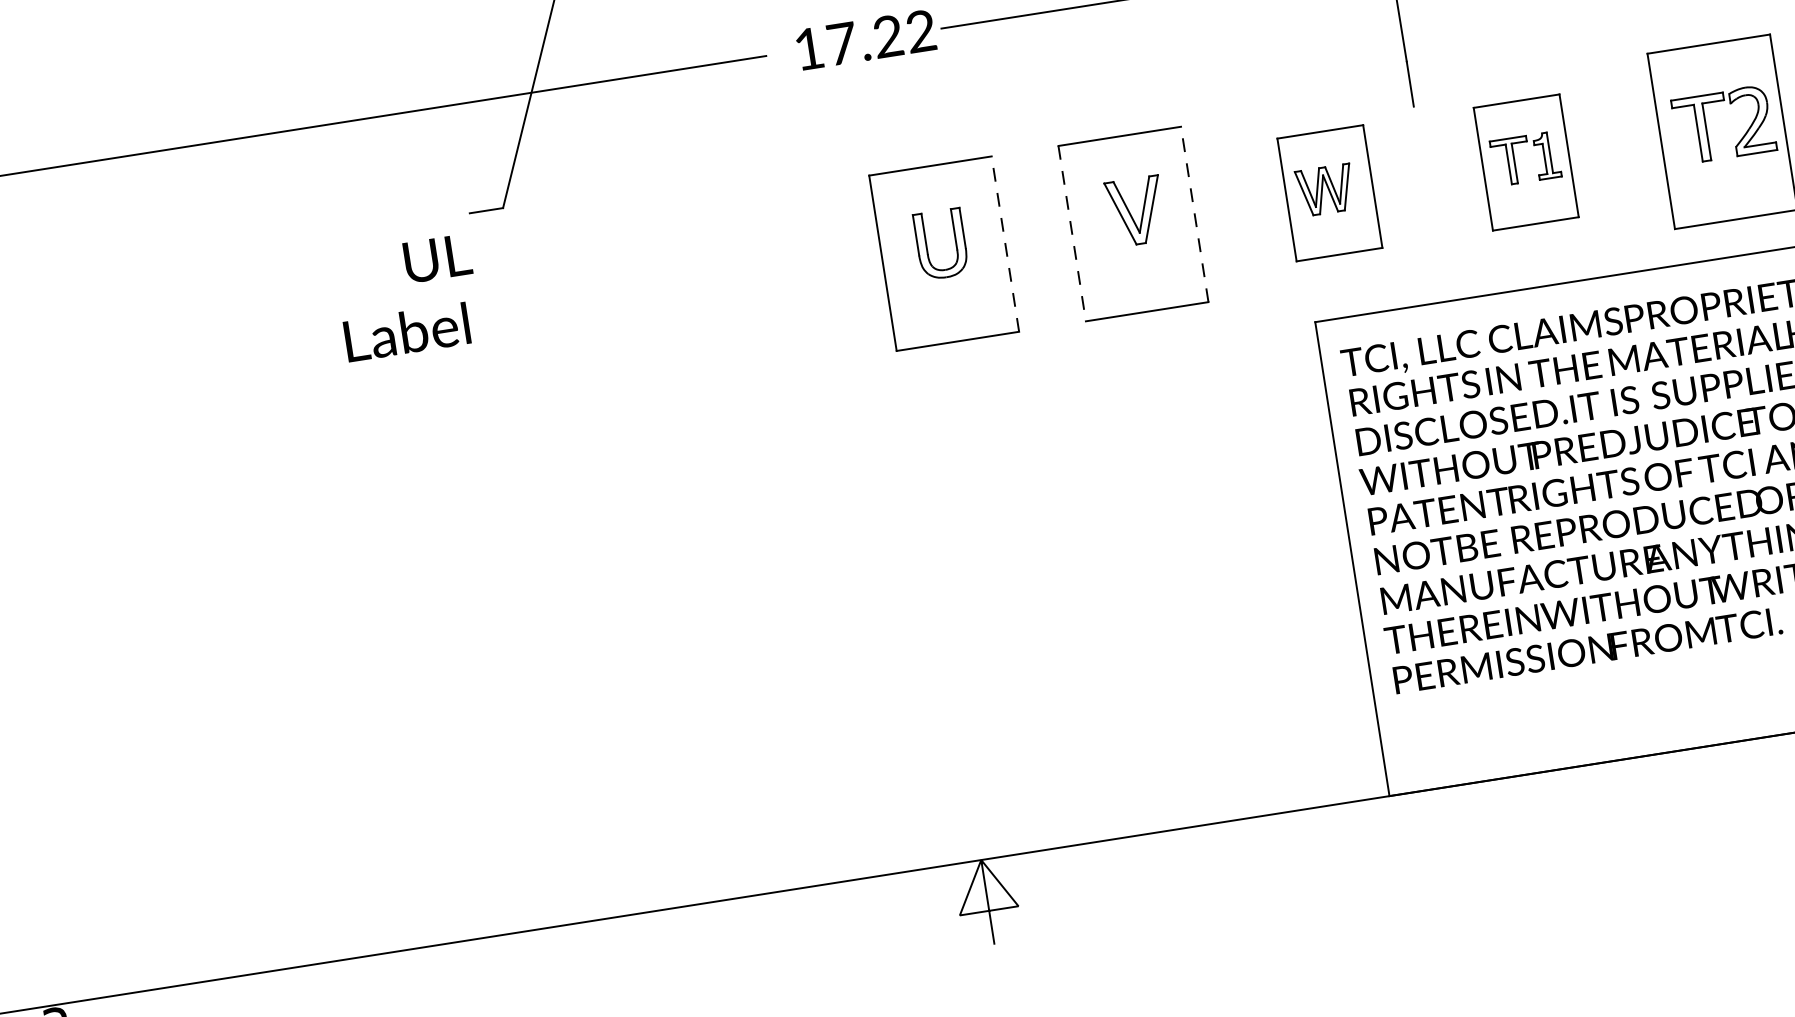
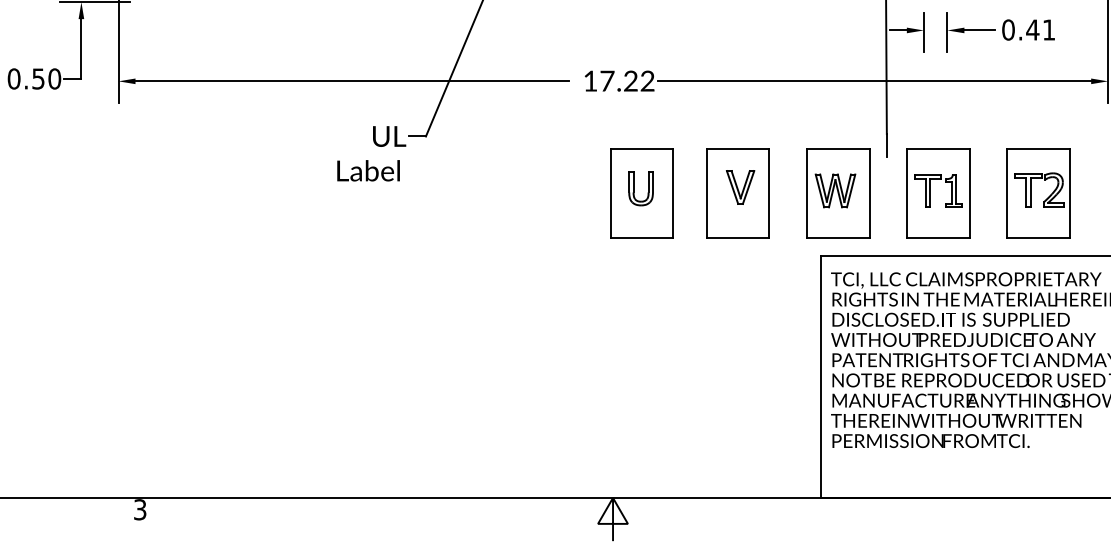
part: (1526, 162) -> (938, 193), size x1.43
part: (1330, 193) -> (838, 193), size x1.43
line: (1194, 214) -> (769, 193), dashed -> solid
line: (1073, 233) -> (707, 193), dashed -> solid
line: (1006, 243) -> (673, 193), dashed -> solid
text: (407, 297) -> (371, 153), moved

